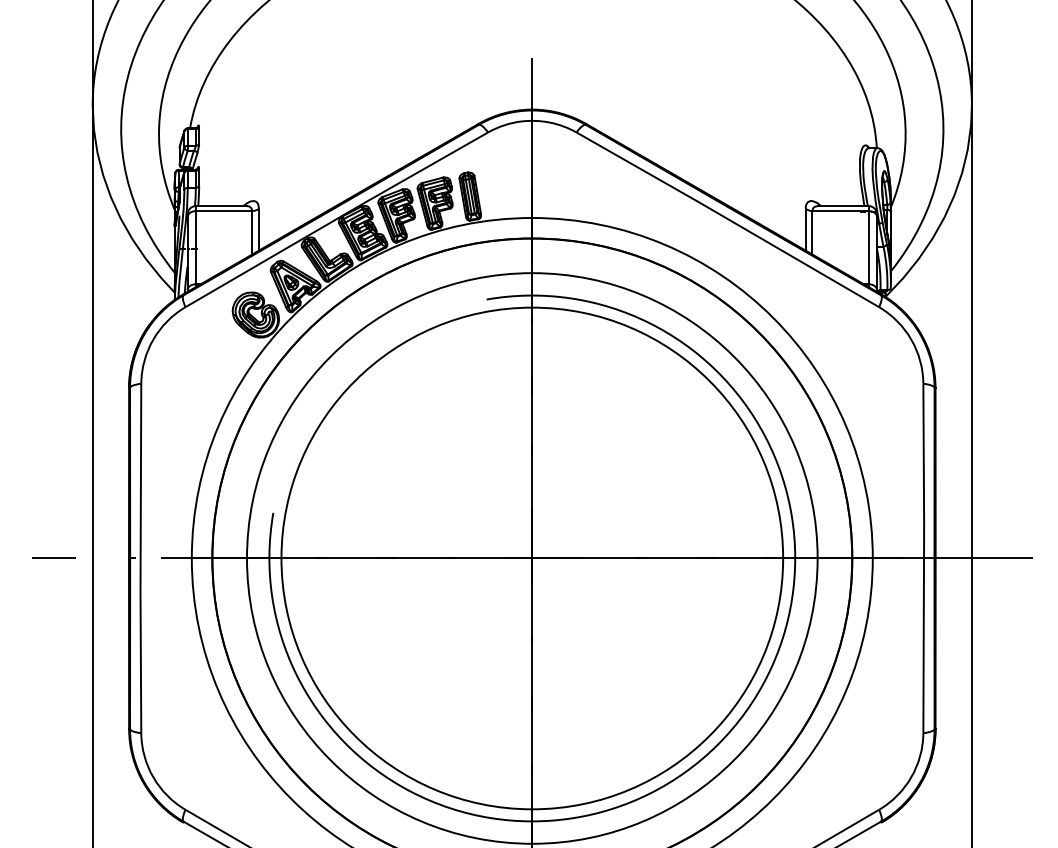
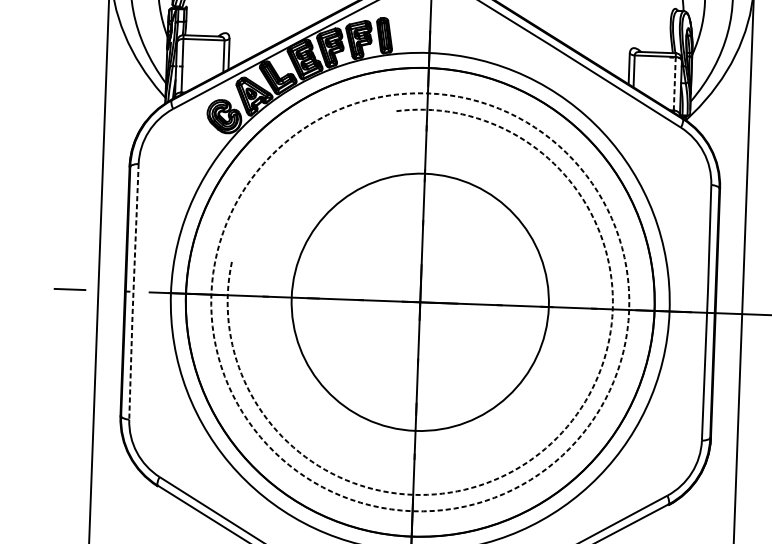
line: (868, 247) -> (674, 83), solid -> dashed
line: (140, 558) -> (133, 291), solid -> dashed
circle: (532, 558) -> (420, 302), size x0.7
circle: (532, 558) -> (420, 302), solid -> dashed
arc: (718, 744) -> (551, 443), solid -> dashed

